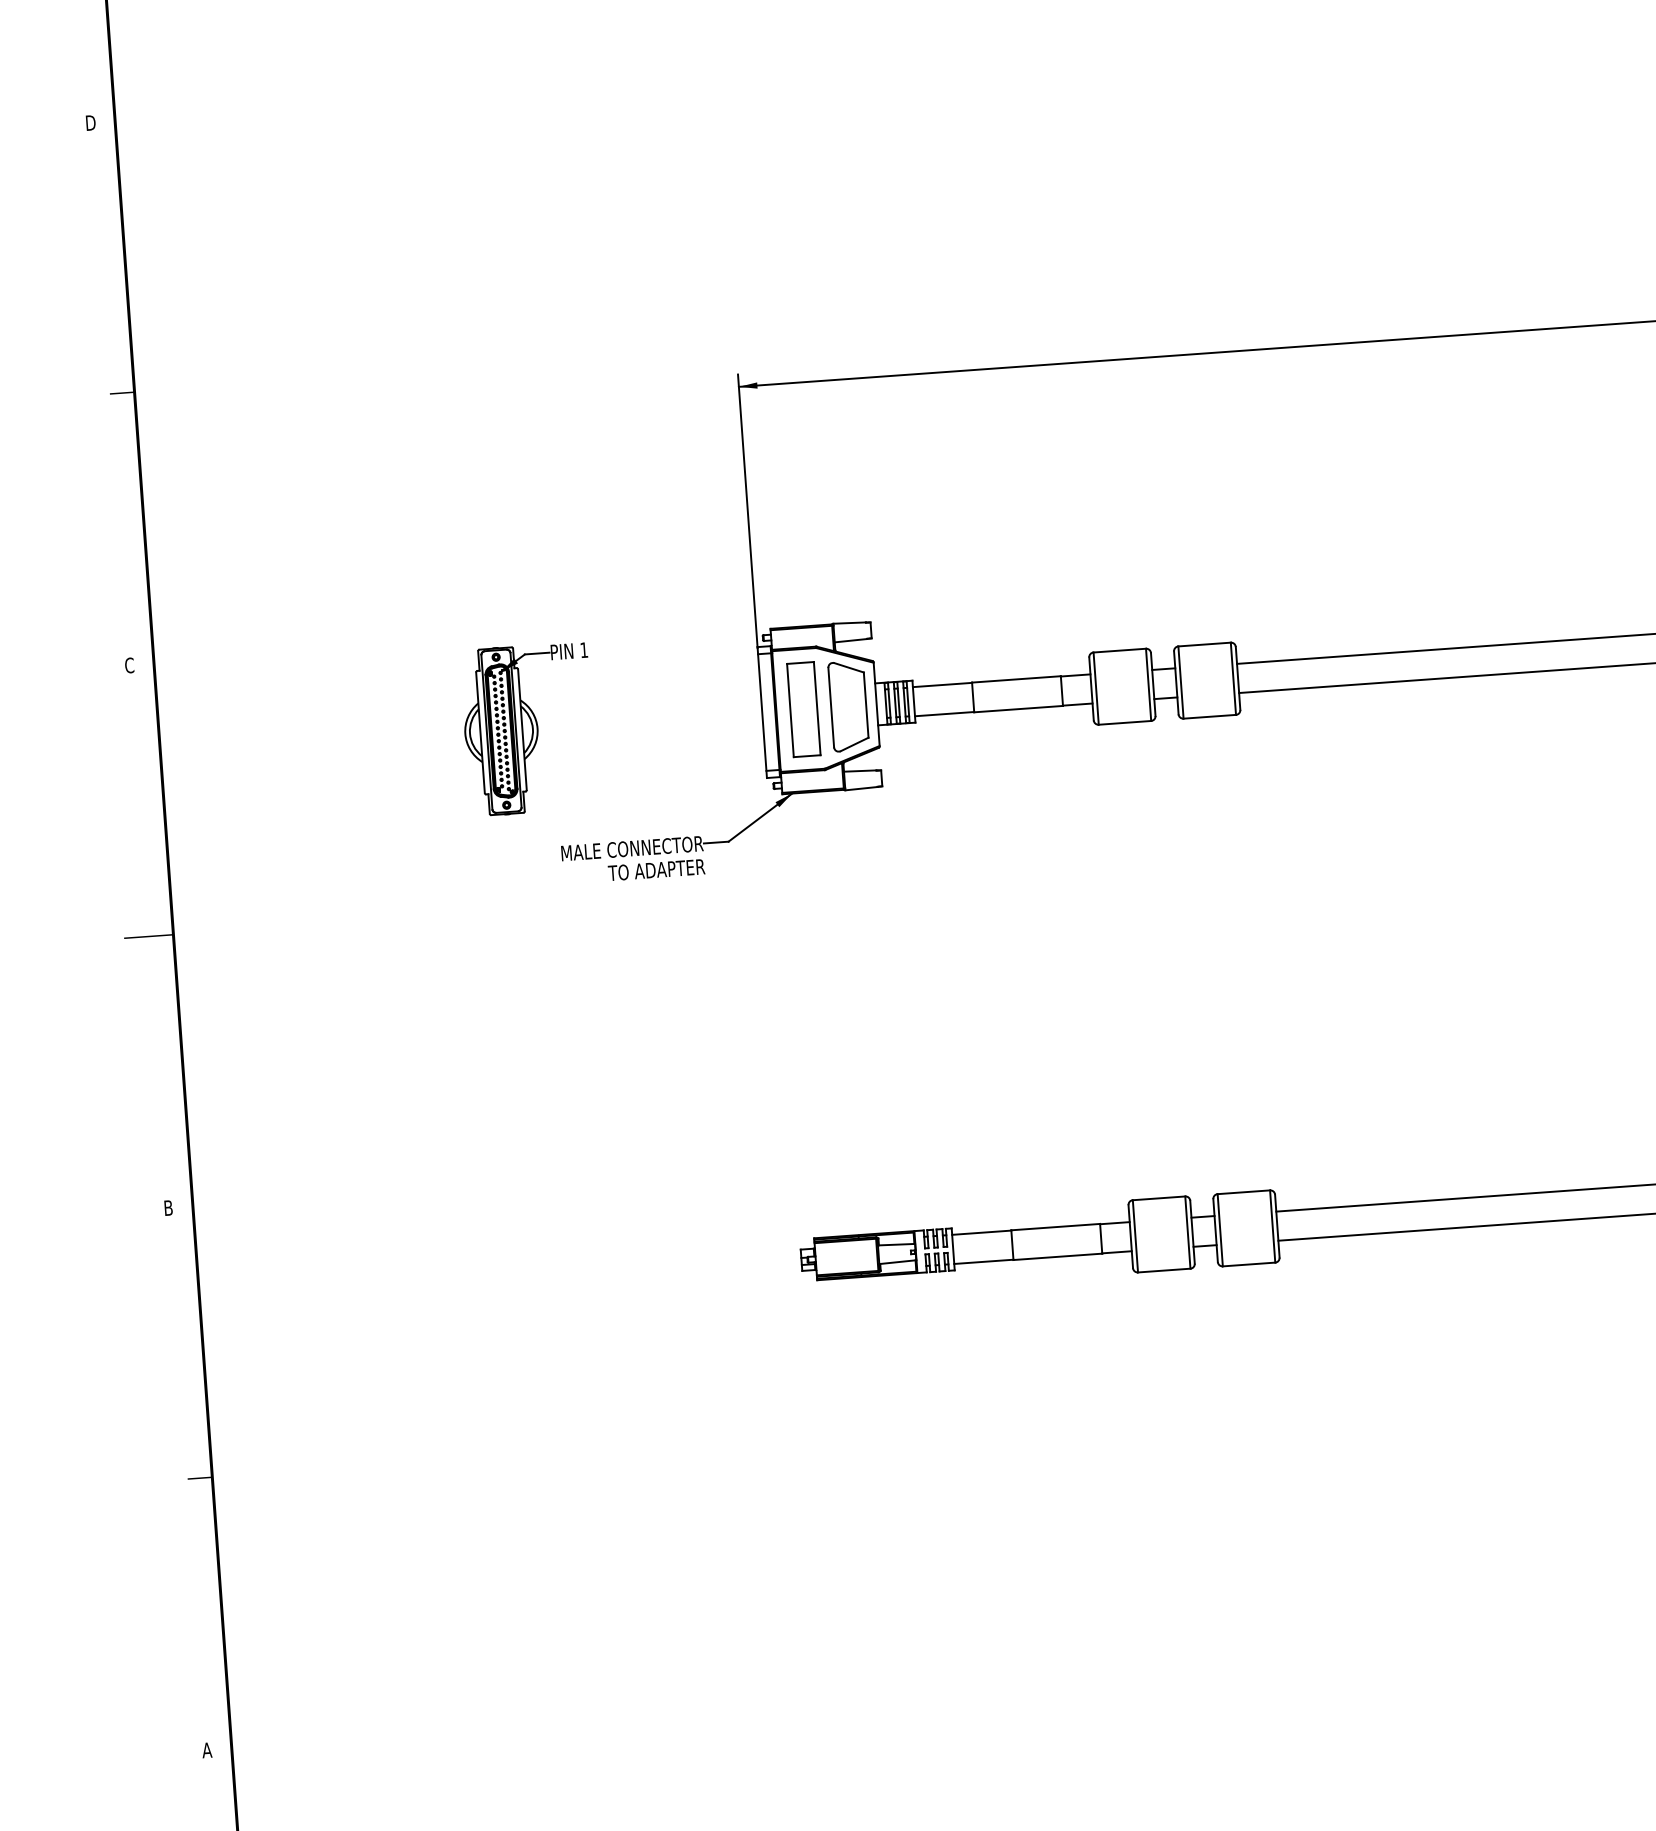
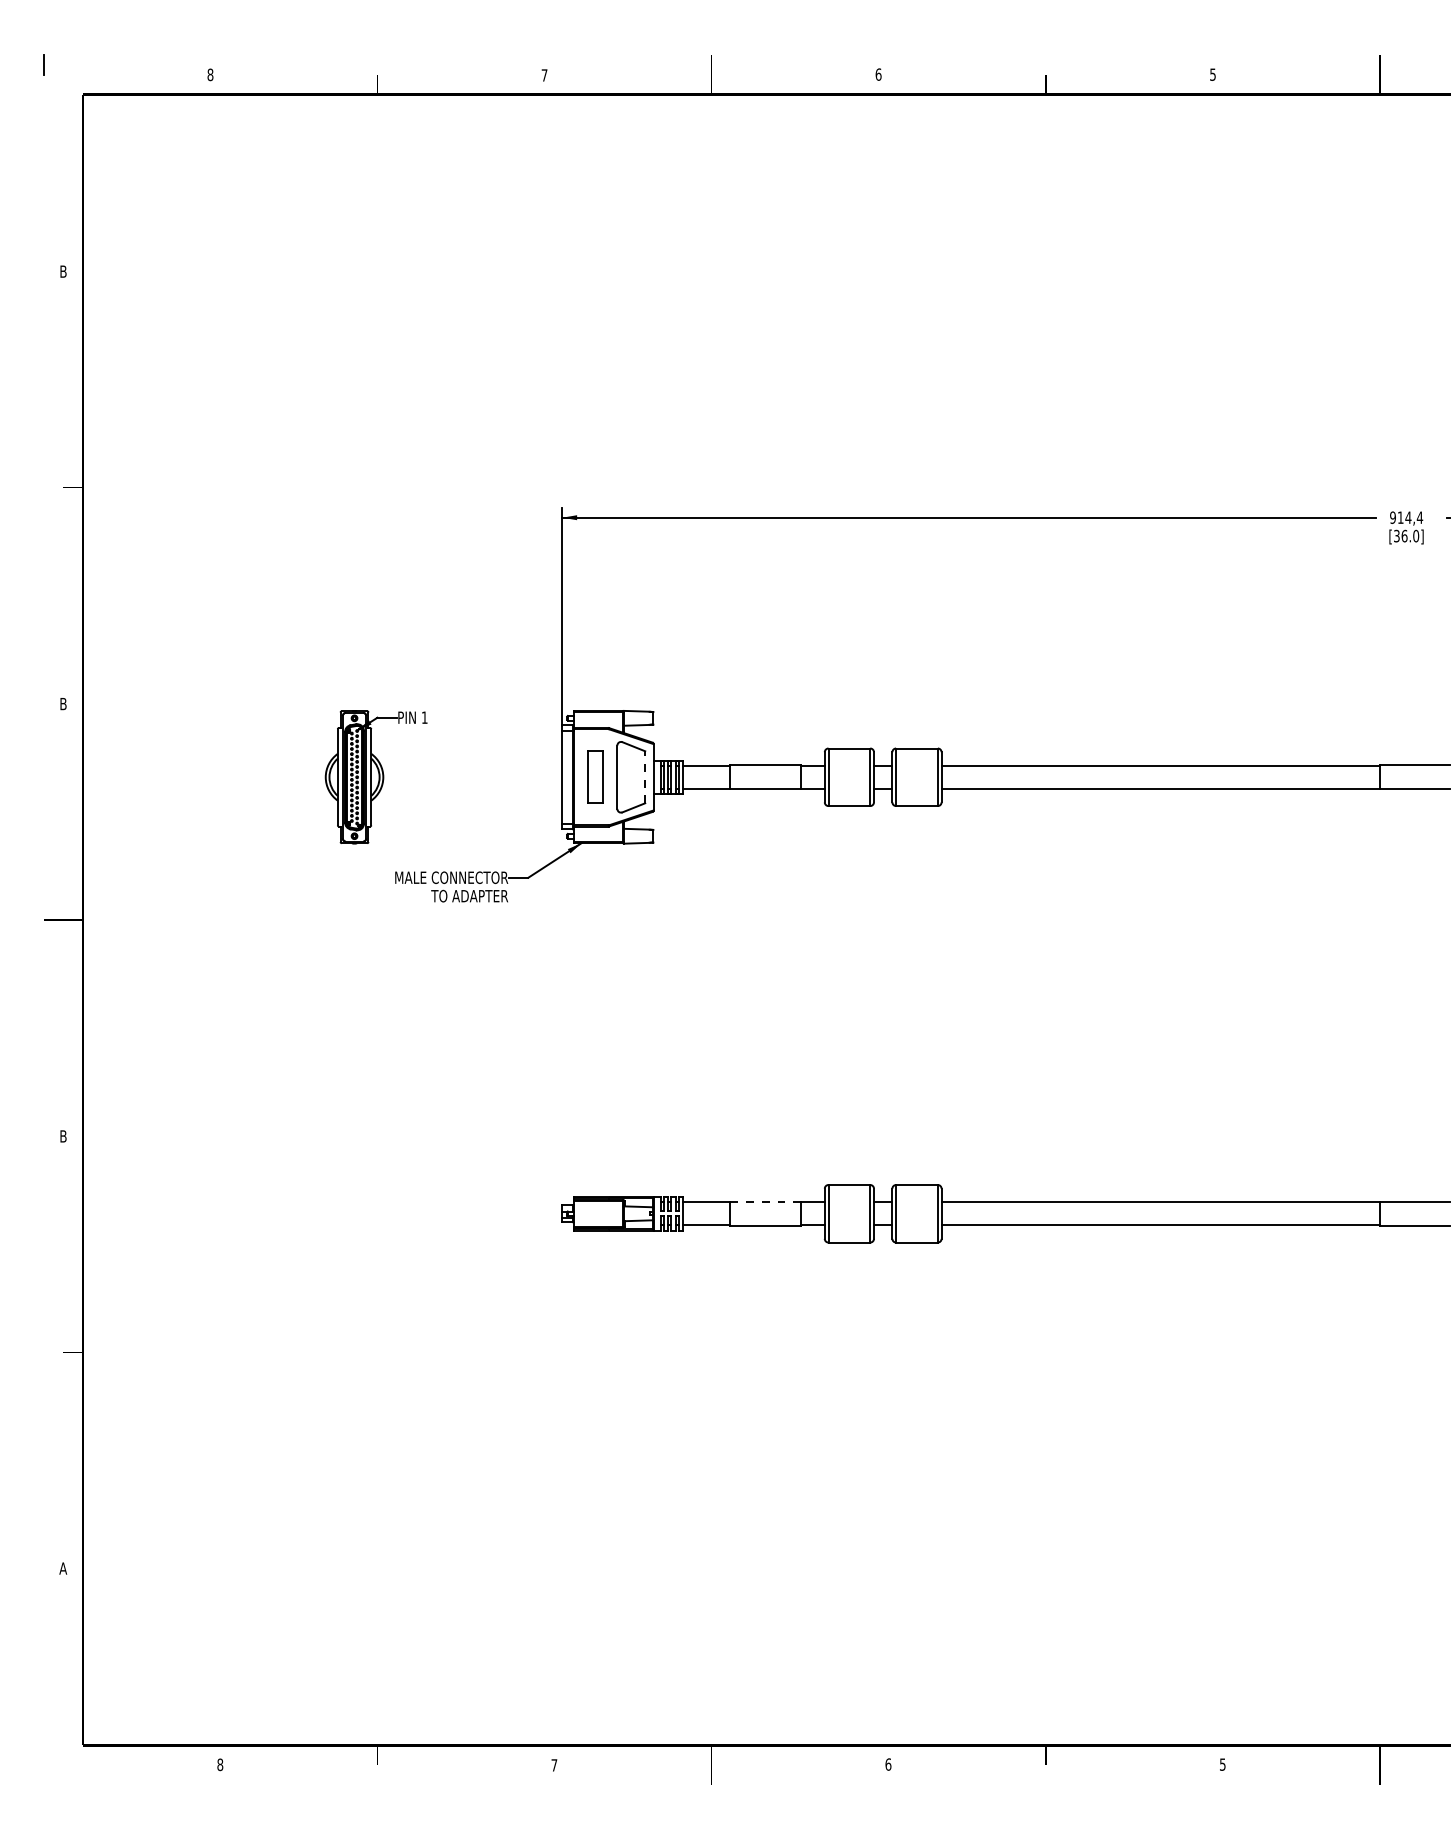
text: (90, 122) -> (63, 271), D -> B
text: (128, 664) -> (62, 703), C -> B
line: (866, 705) -> (645, 777), solid -> dashed
part: (803, 708) -> (595, 776), size x0.7
line: (1056, 1226) -> (766, 1201), solid -> dashed

